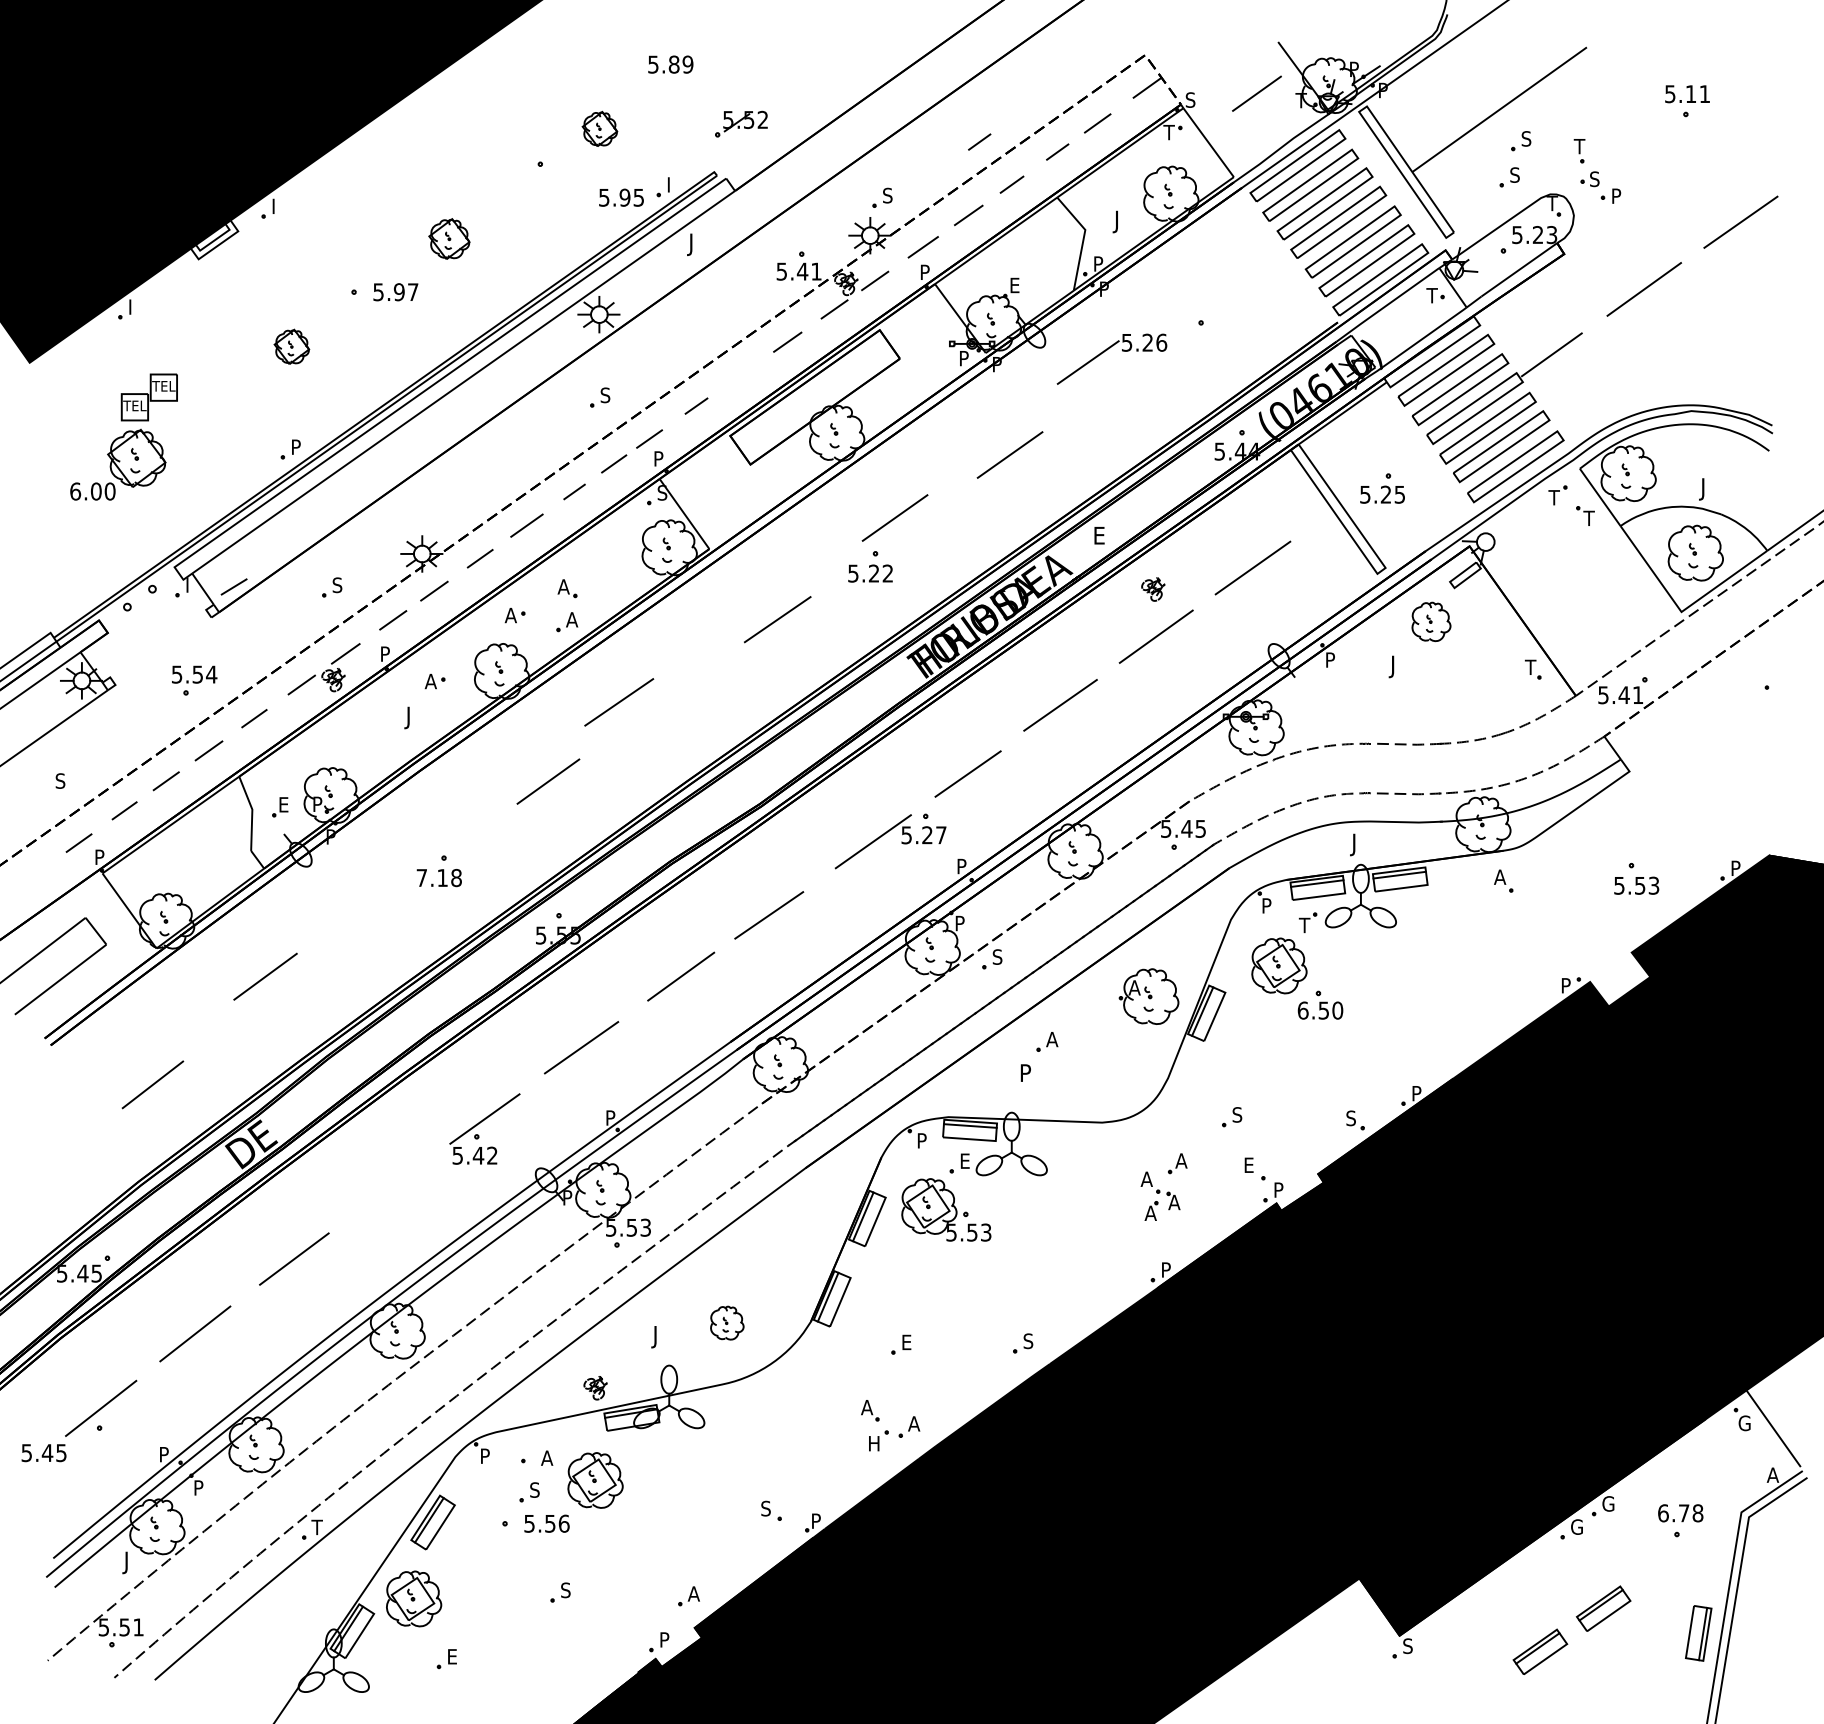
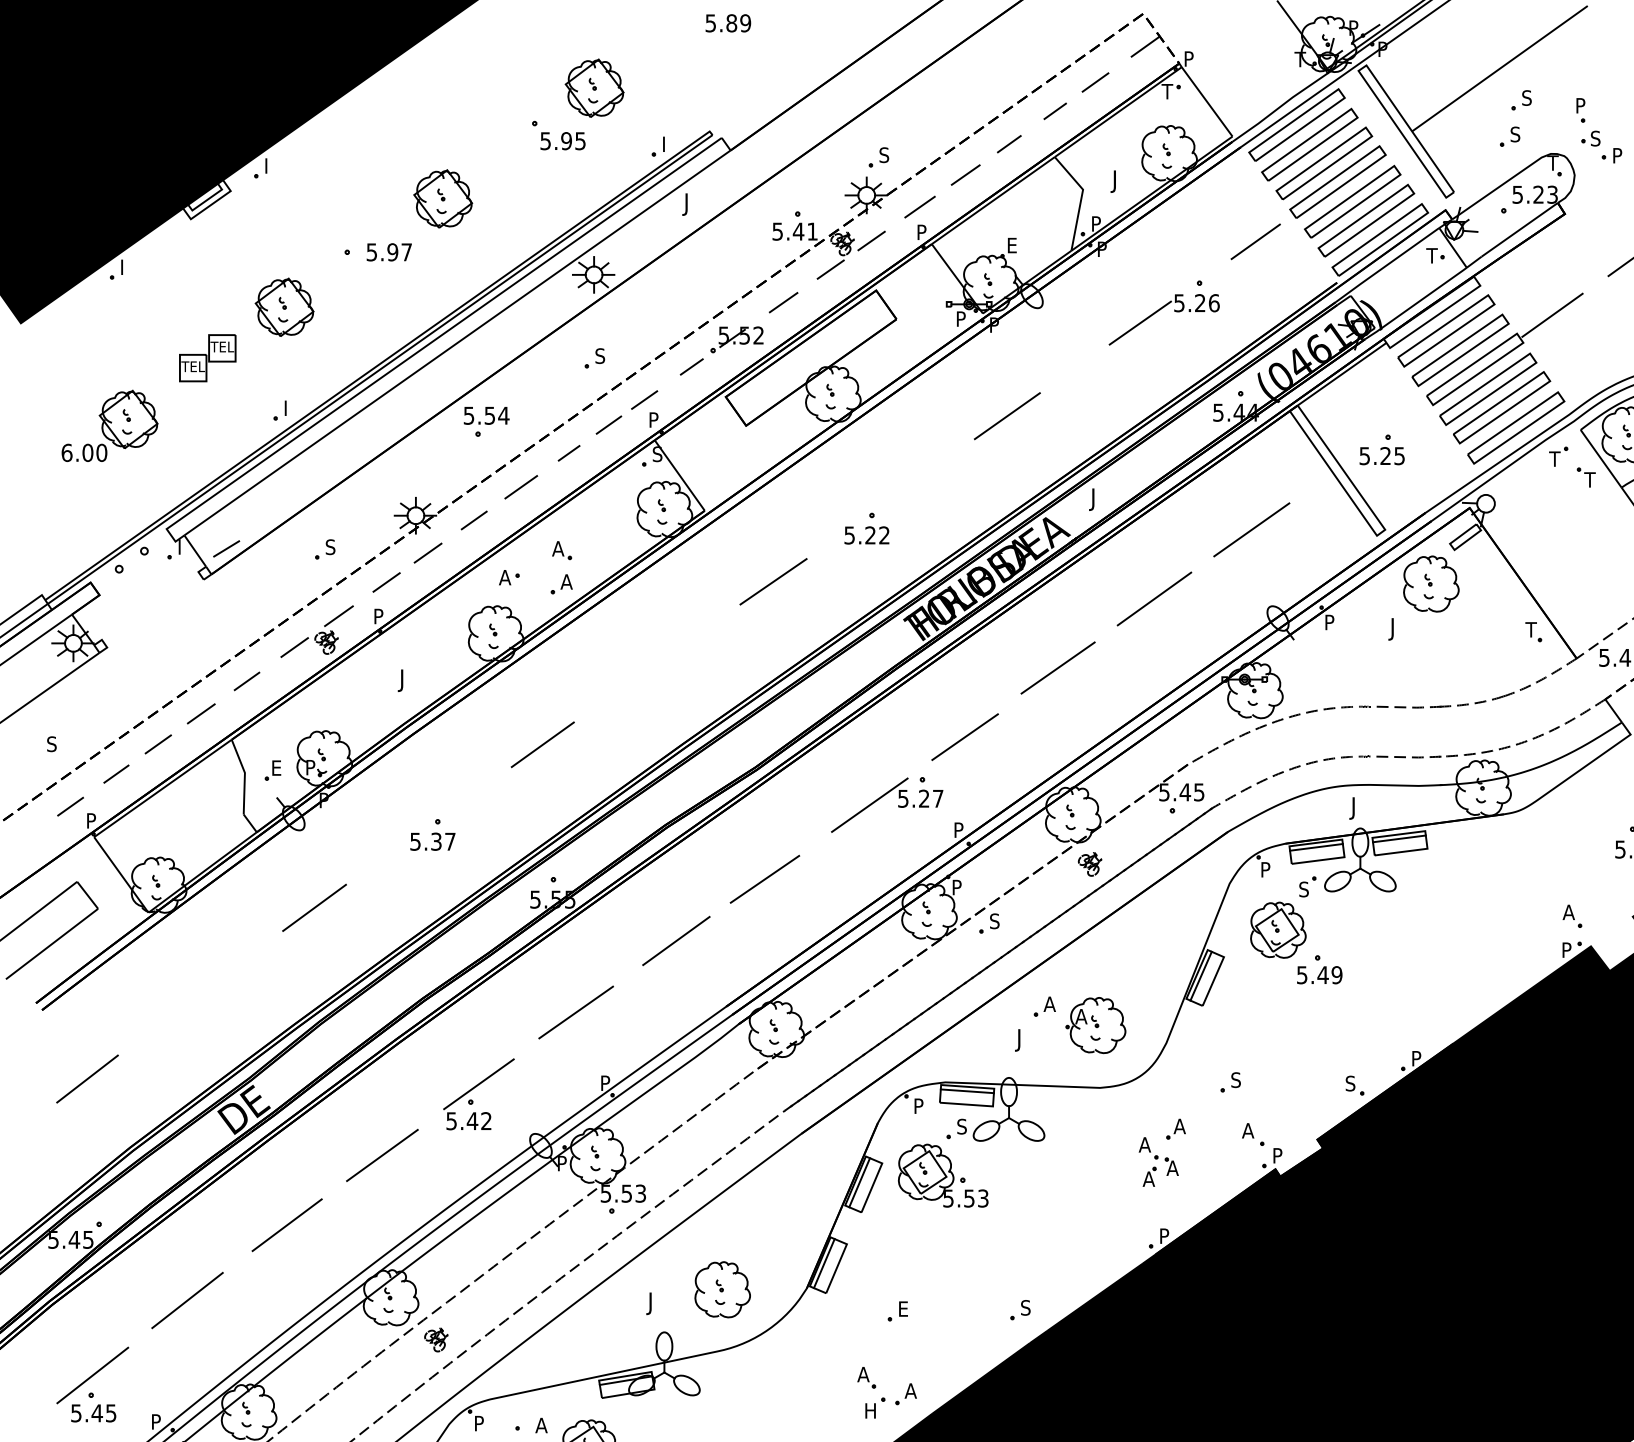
text: (670, 64) -> (728, 23), moved
line: (1256, 93) -> (1255, 241), moved
text: (1190, 99) -> (1188, 58), S -> P
part: (741, 123) -> (737, 339), moved
part: (599, 128) -> (594, 87), size x1.67
line: (979, 141) -> (976, 100), removed
text: (1579, 146) -> (1580, 105), T -> P
text: (621, 197) -> (563, 140), moved
part: (449, 238) -> (443, 198), size x1.43
part: (291, 346) -> (284, 306), size x1.67
part: (1107, 350) -> (1159, 310), moved
part: (148, 397) -> (206, 358), moved
text: (296, 443) -> (289, 404), P -> I
line: (894, 517) -> (891, 479), removed
text: (1097, 537) -> (1095, 499), E -> J
part: (1153, 589) -> (1090, 864), moved
part: (1431, 621) -> (1431, 583), size x1.43
part: (194, 680) -> (486, 421), moved
part: (434, 681) -> (428, 644), removed
line: (619, 702) -> (614, 665), removed
text: (438, 877) -> (432, 841), 7.18 -> 5.37
part: (1503, 880) -> (1572, 915), moved
text: (1304, 925) -> (1303, 889), T -> S
line: (265, 976) -> (314, 907), moved
part: (1148, 996) -> (1095, 1025), moved
text: (1320, 1010) -> (1319, 975), 6.50 -> 5.49
text: (1024, 1075) -> (1021, 1040), P -> J
line: (152, 1084) -> (87, 1078), moved
text: (964, 1161) -> (961, 1127), E -> S
text: (1249, 1164) -> (1248, 1130), E -> A
line: (388, 1189) -> (381, 1155), added
part: (727, 1322) -> (723, 1288), size x1.67
part: (595, 1388) -> (436, 1340), moved
text: (43, 1453) -> (93, 1413), moved

